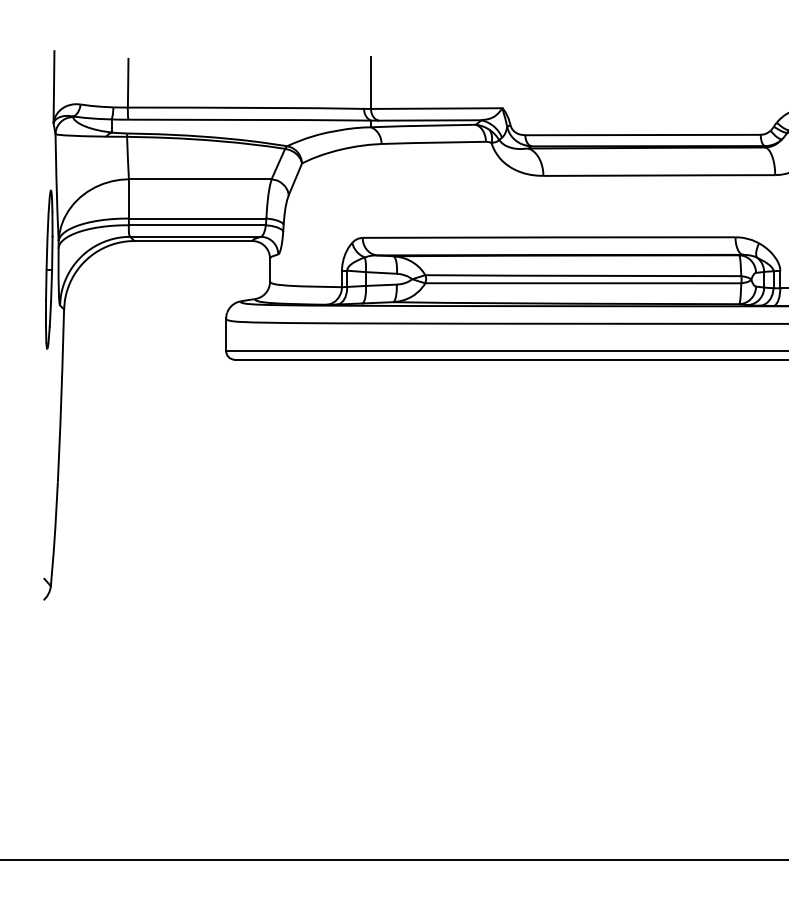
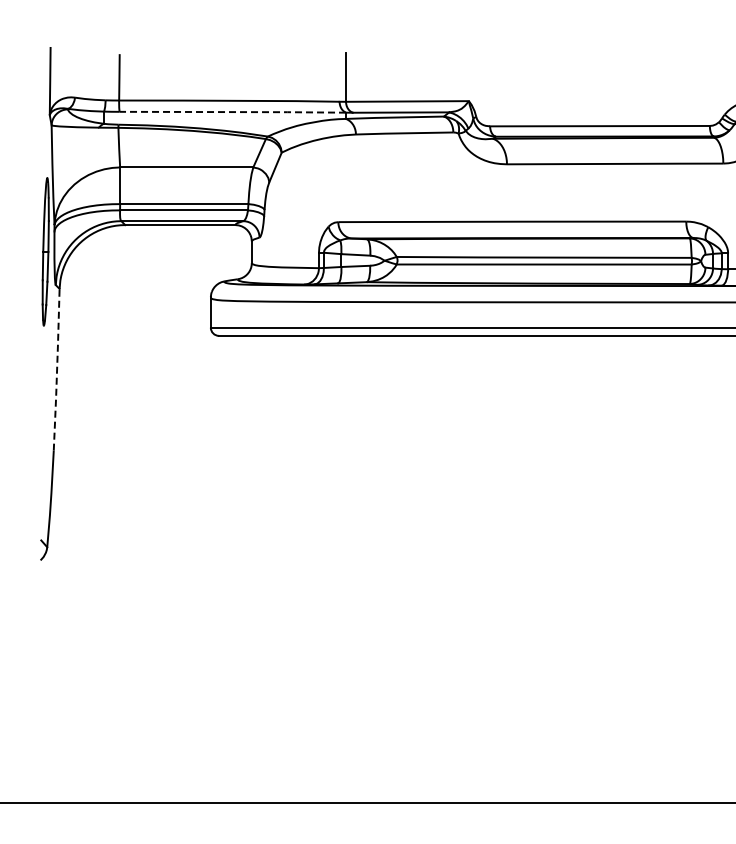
line: (250, 120) -> (233, 112), solid -> dashed
line: (61, 395) -> (57, 369), solid -> dashed

